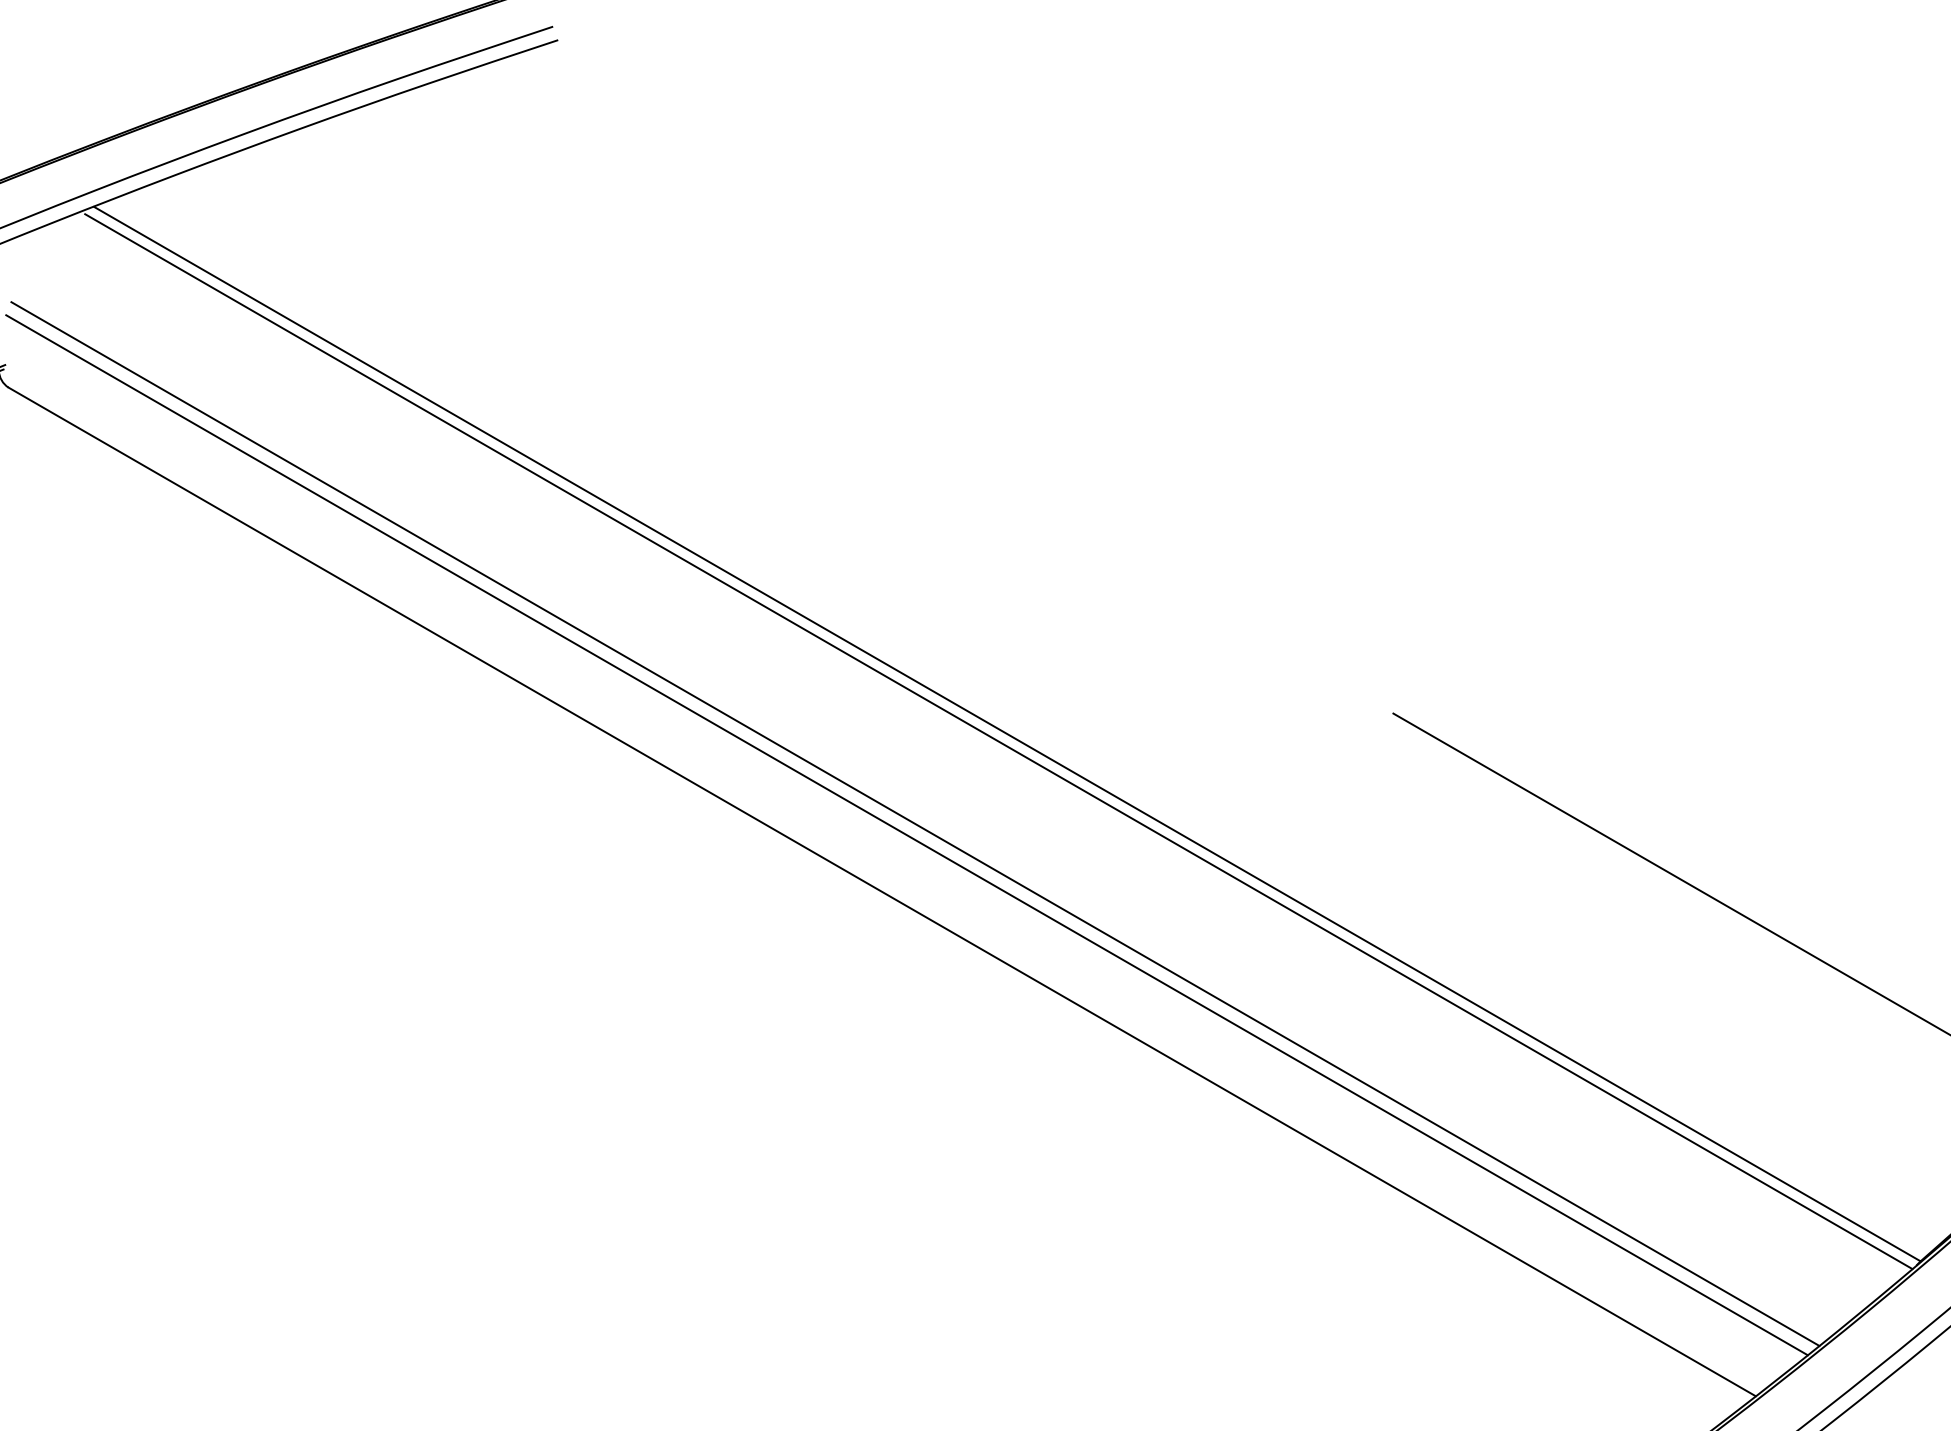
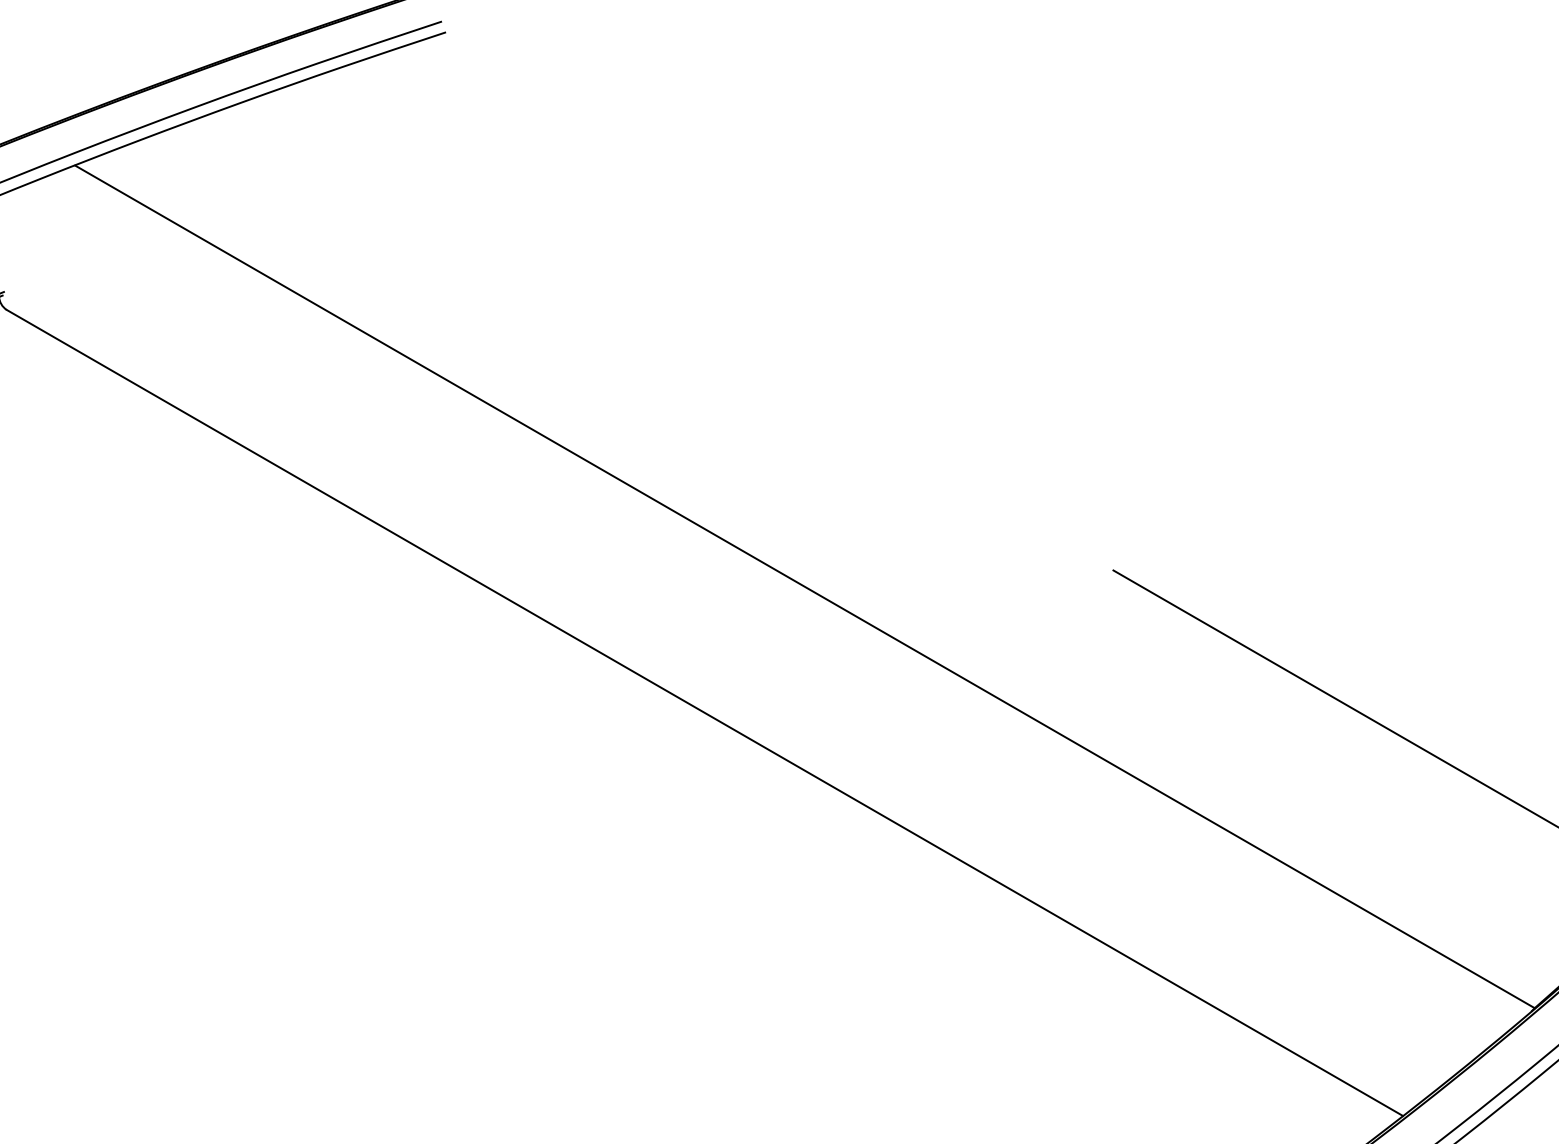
line: (998, 741) -> (797, 592), removed
line: (915, 823) -> (731, 658), removed
line: (906, 835) -> (724, 667), removed

